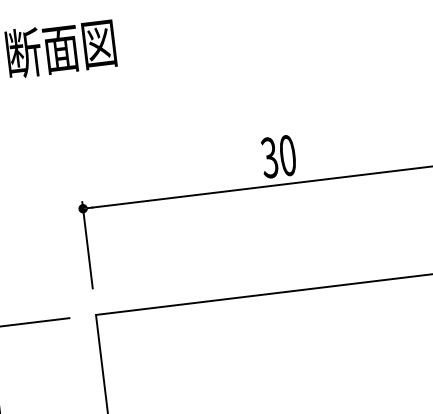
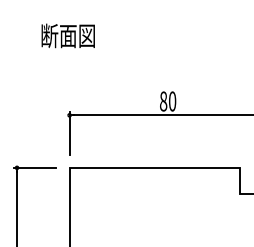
text: (269, 157) -> (163, 101), 30 -> 80

